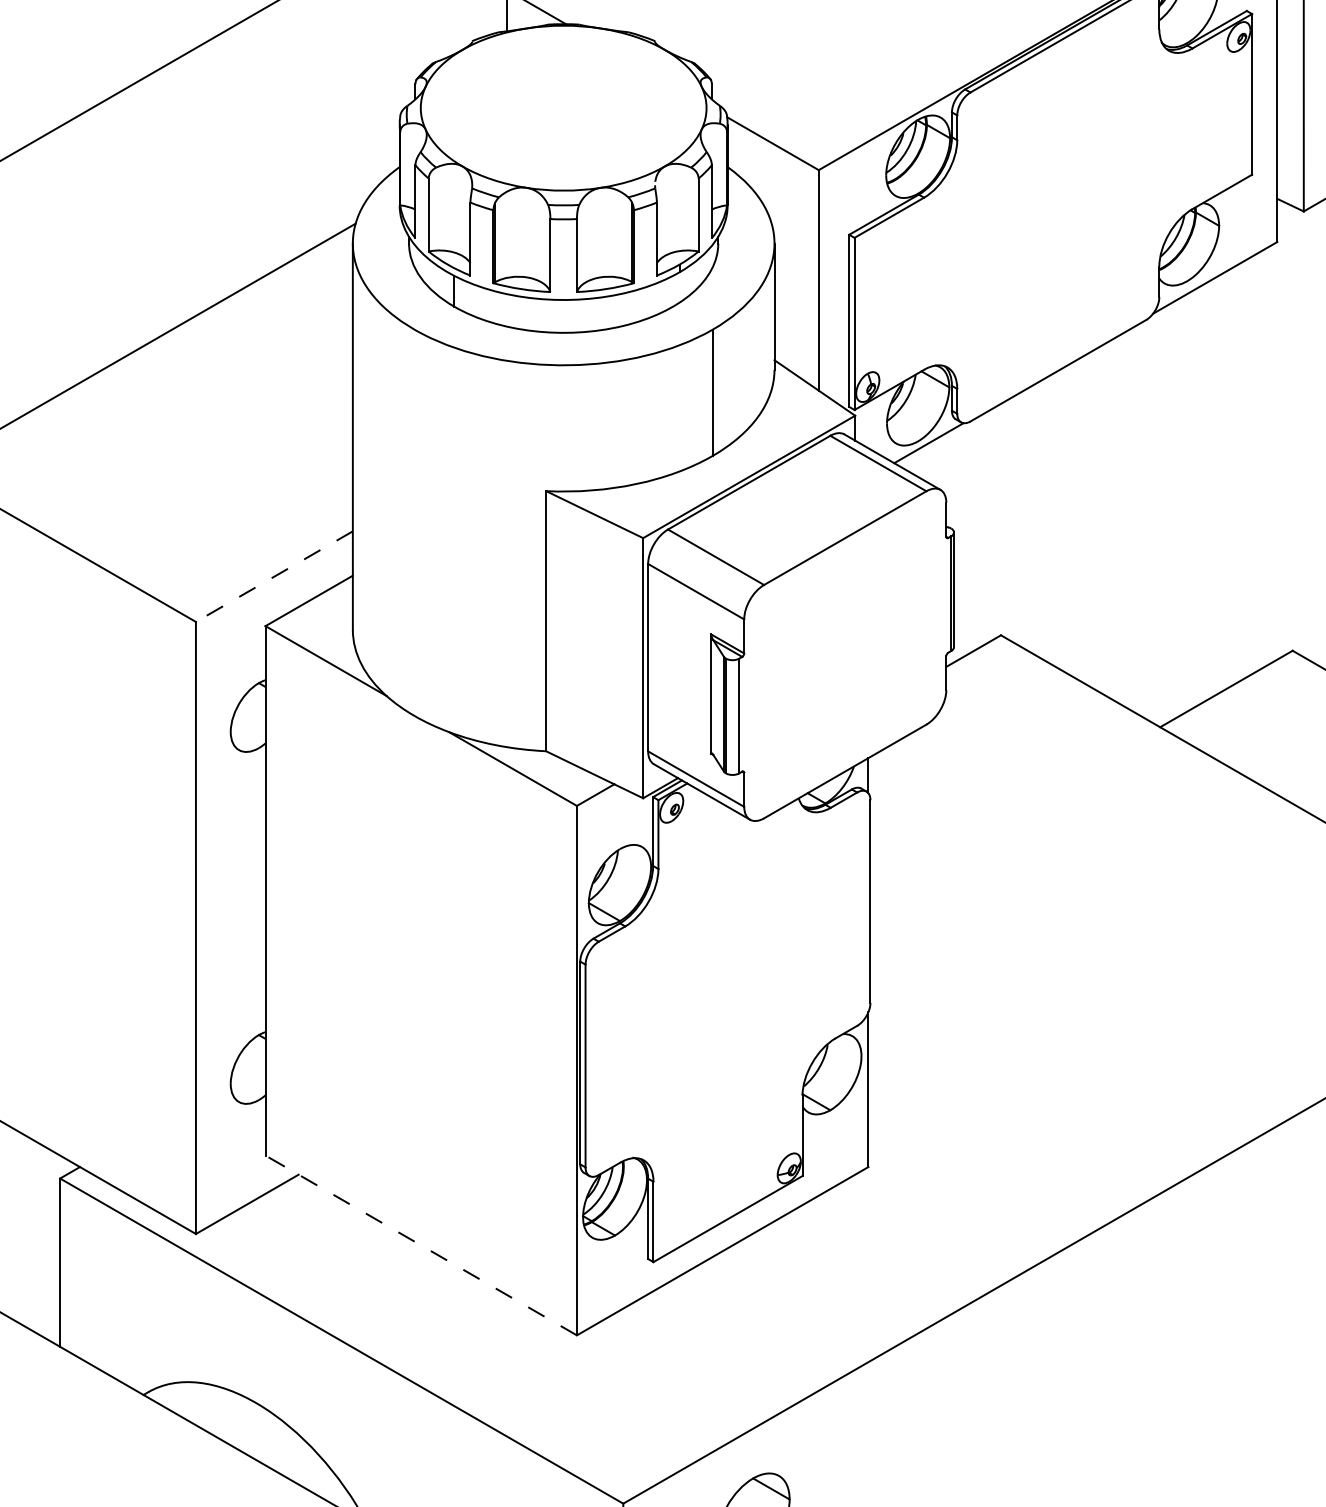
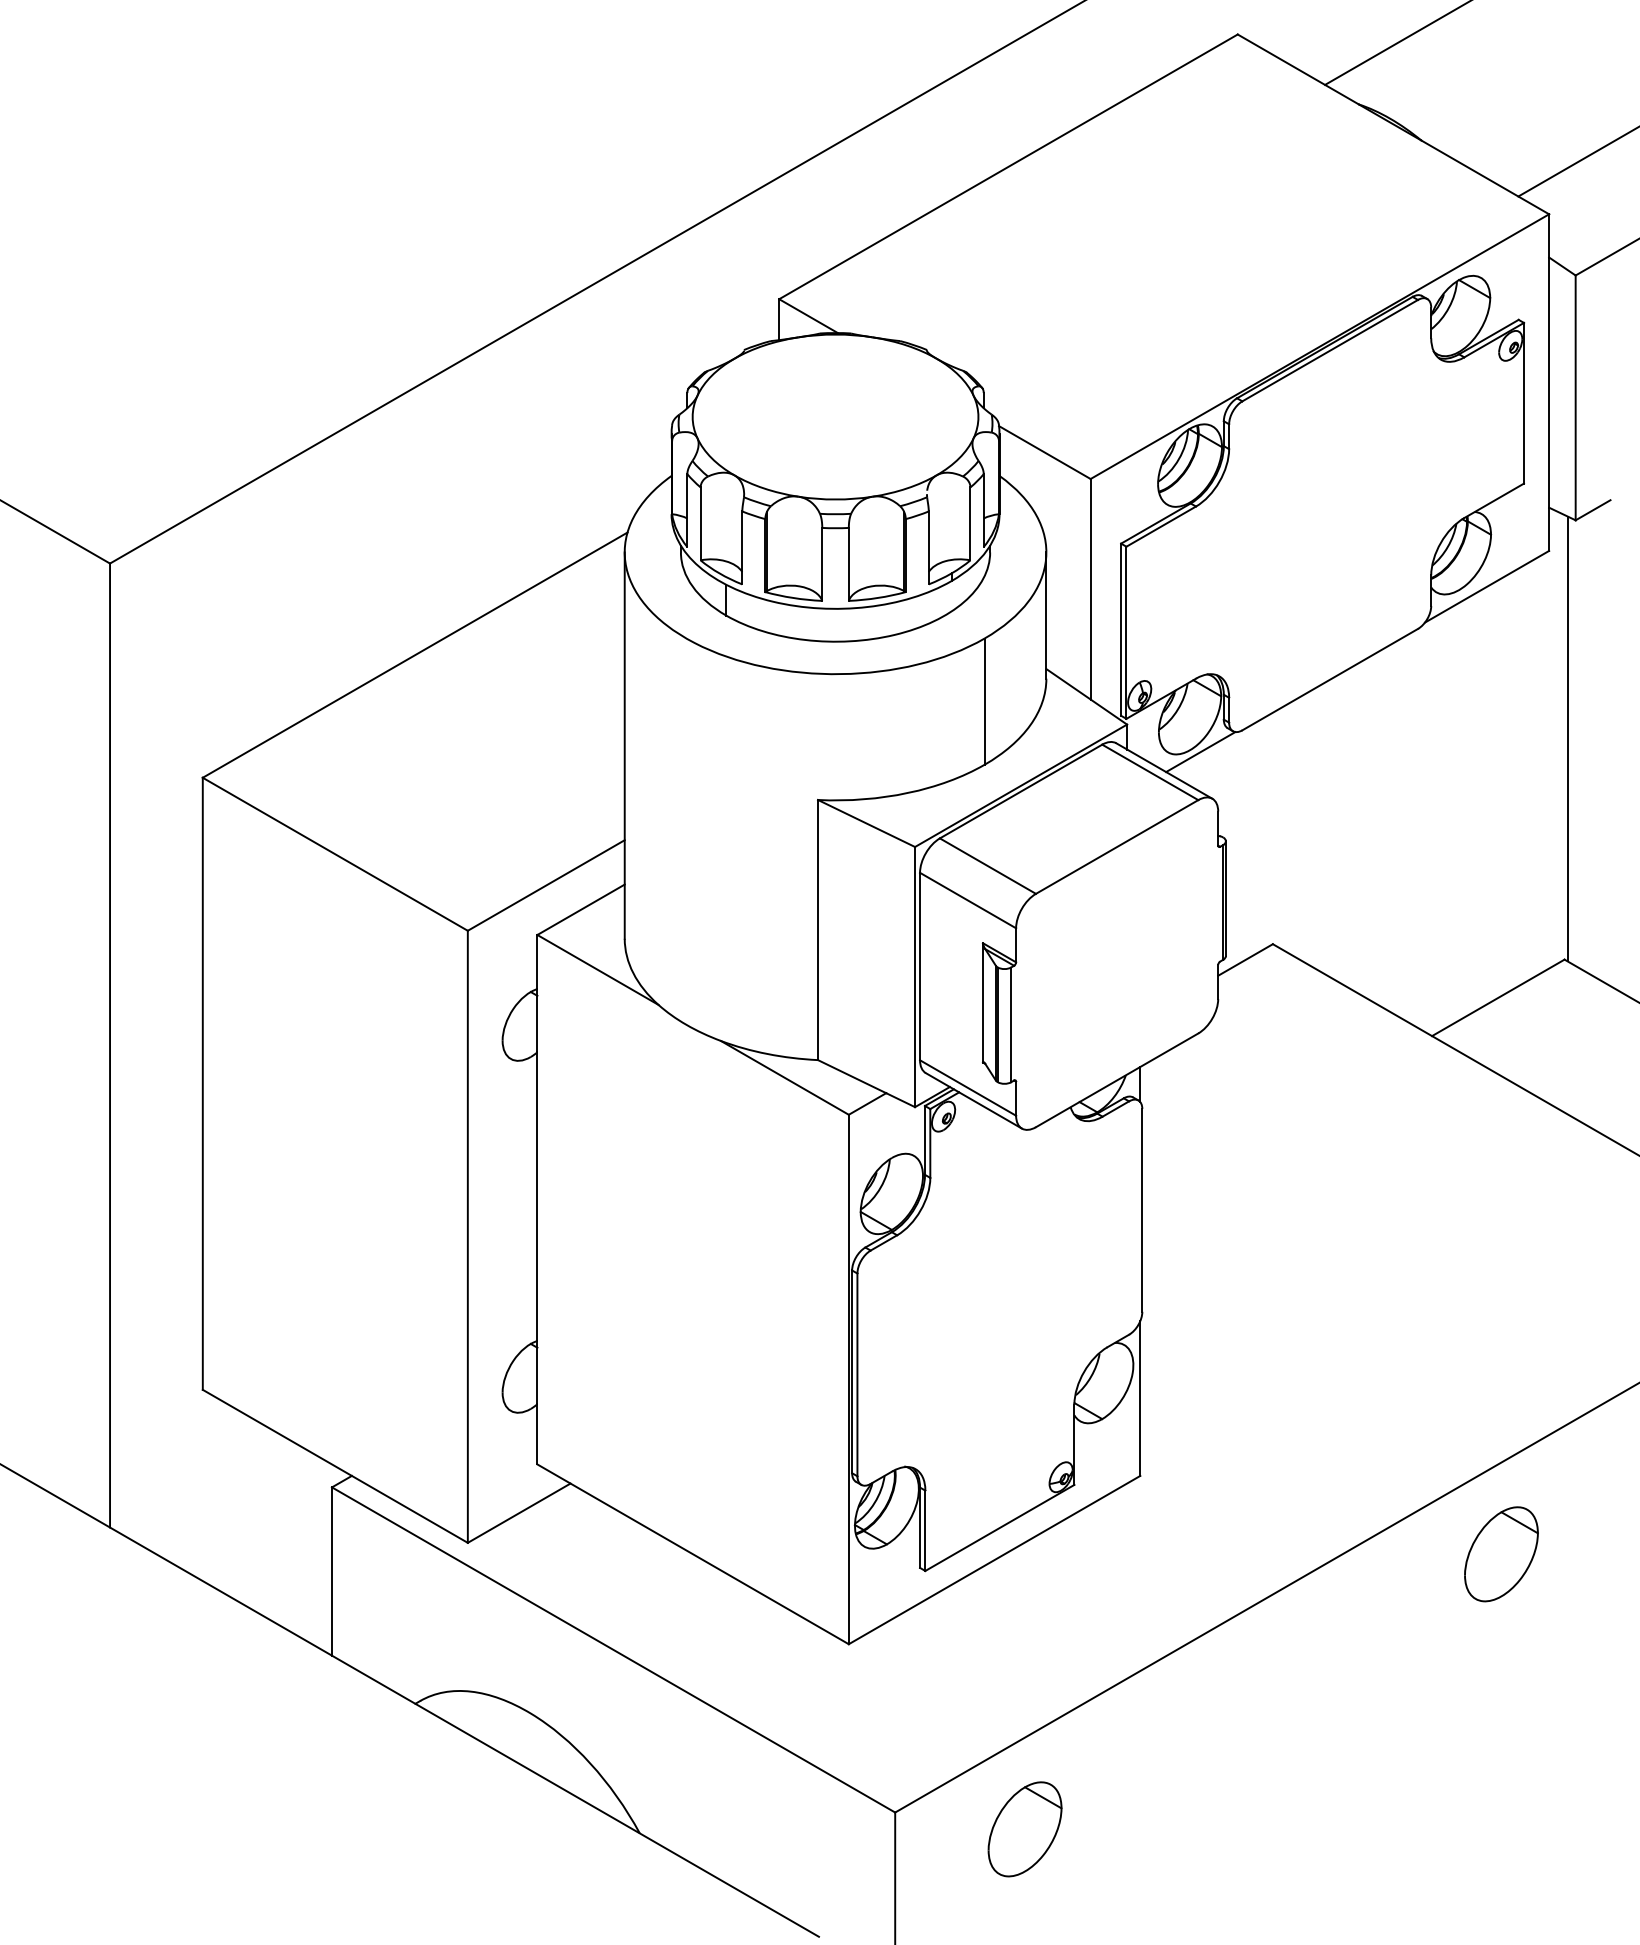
line: (1295, 429) -> (1567, 738), added
line: (274, 576) -> (546, 885), dashed -> solid
line: (421, 1245) -> (693, 1554), dashed -> solid
part: (1229, 1245) -> (1501, 1554), added

